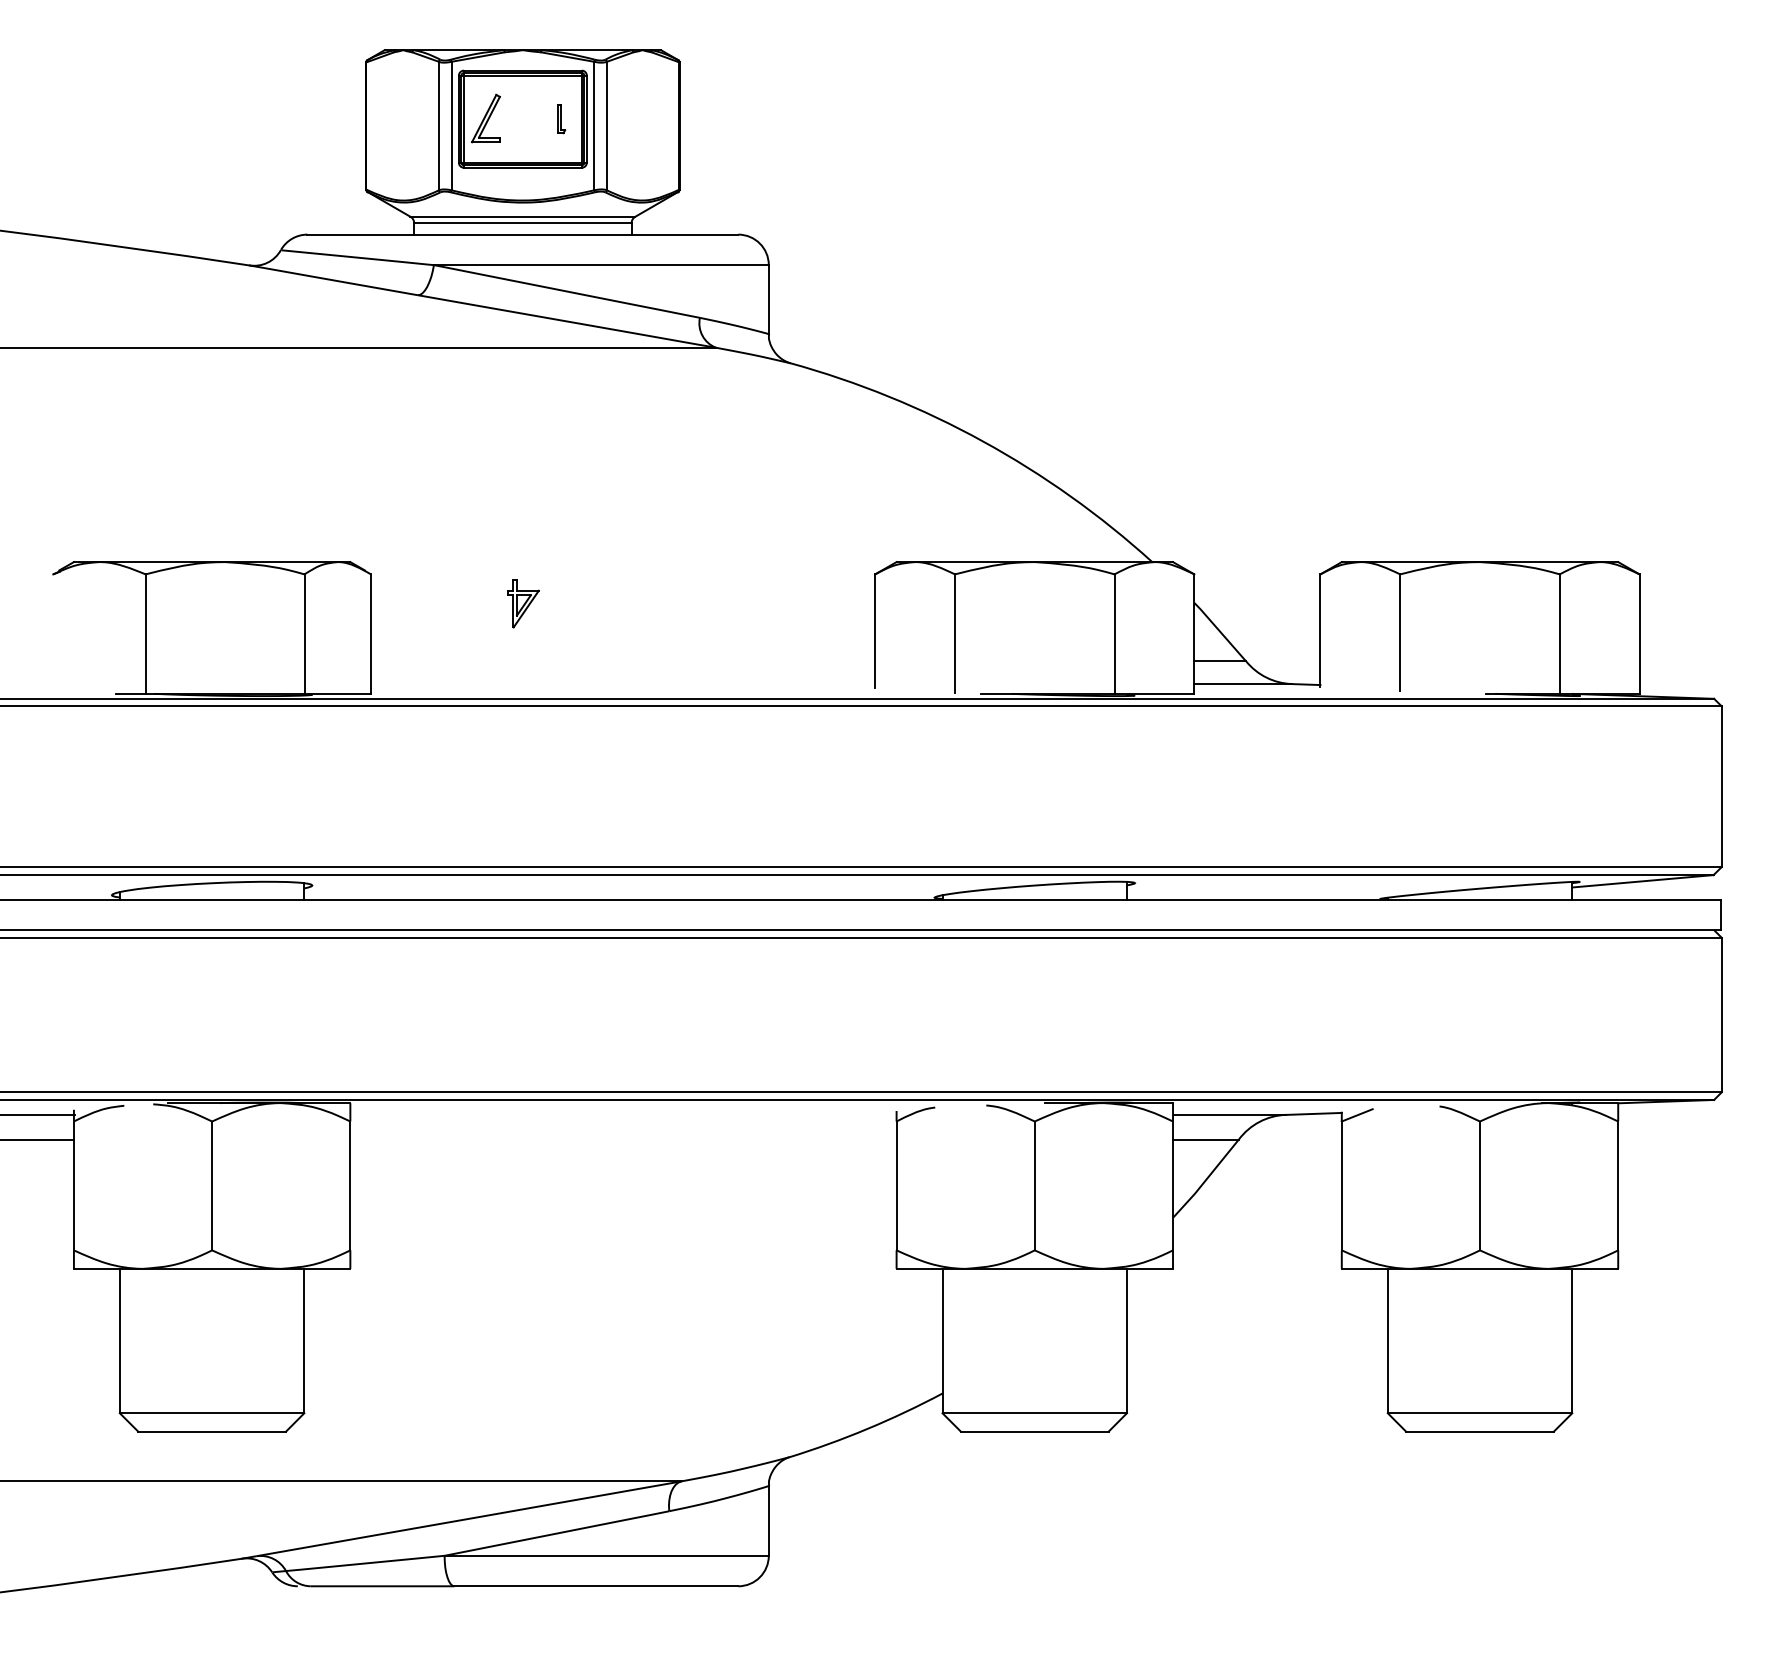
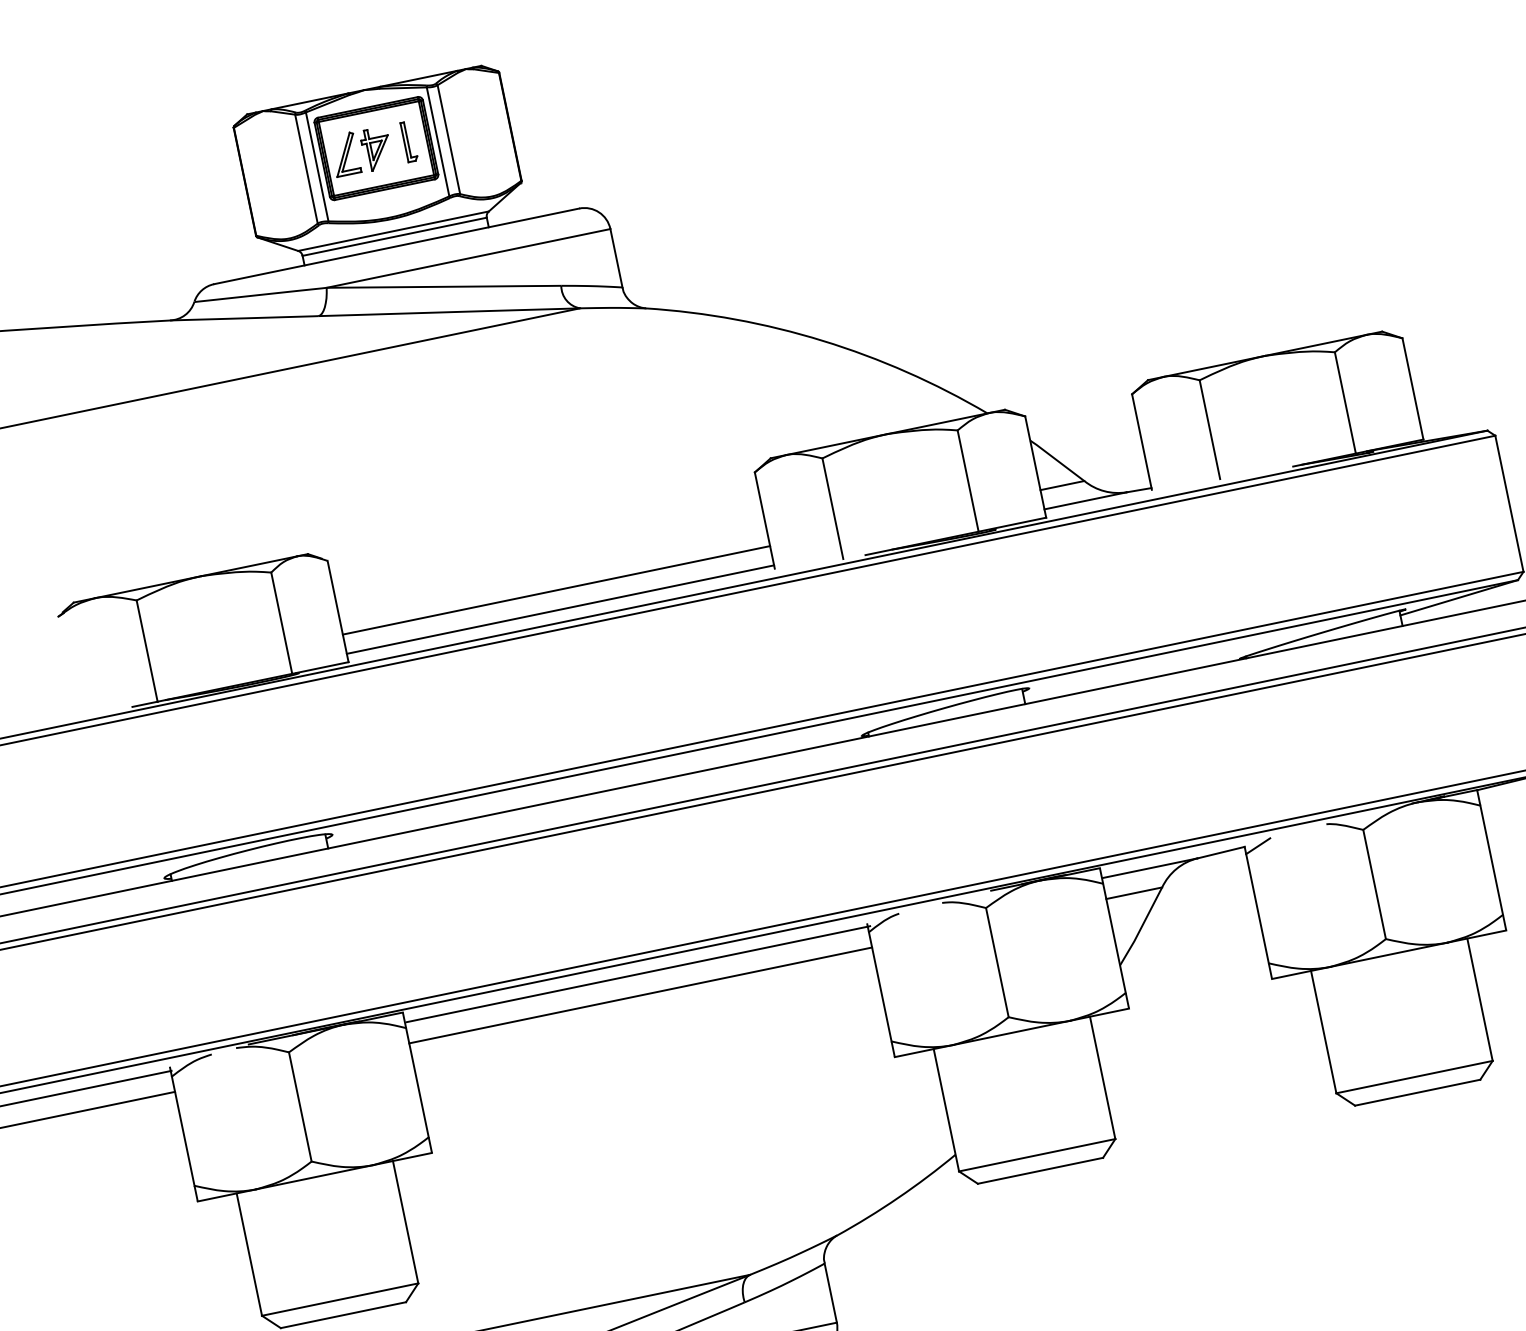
part: (561, 119) -> (409, 142), size x1.67
part: (523, 603) -> (376, 148), moved
line: (623, 661) -> (556, 590), added
line: (623, 684) -> (560, 609), added
line: (625, 1114) -> (638, 973), added
line: (623, 1139) -> (640, 995), added

